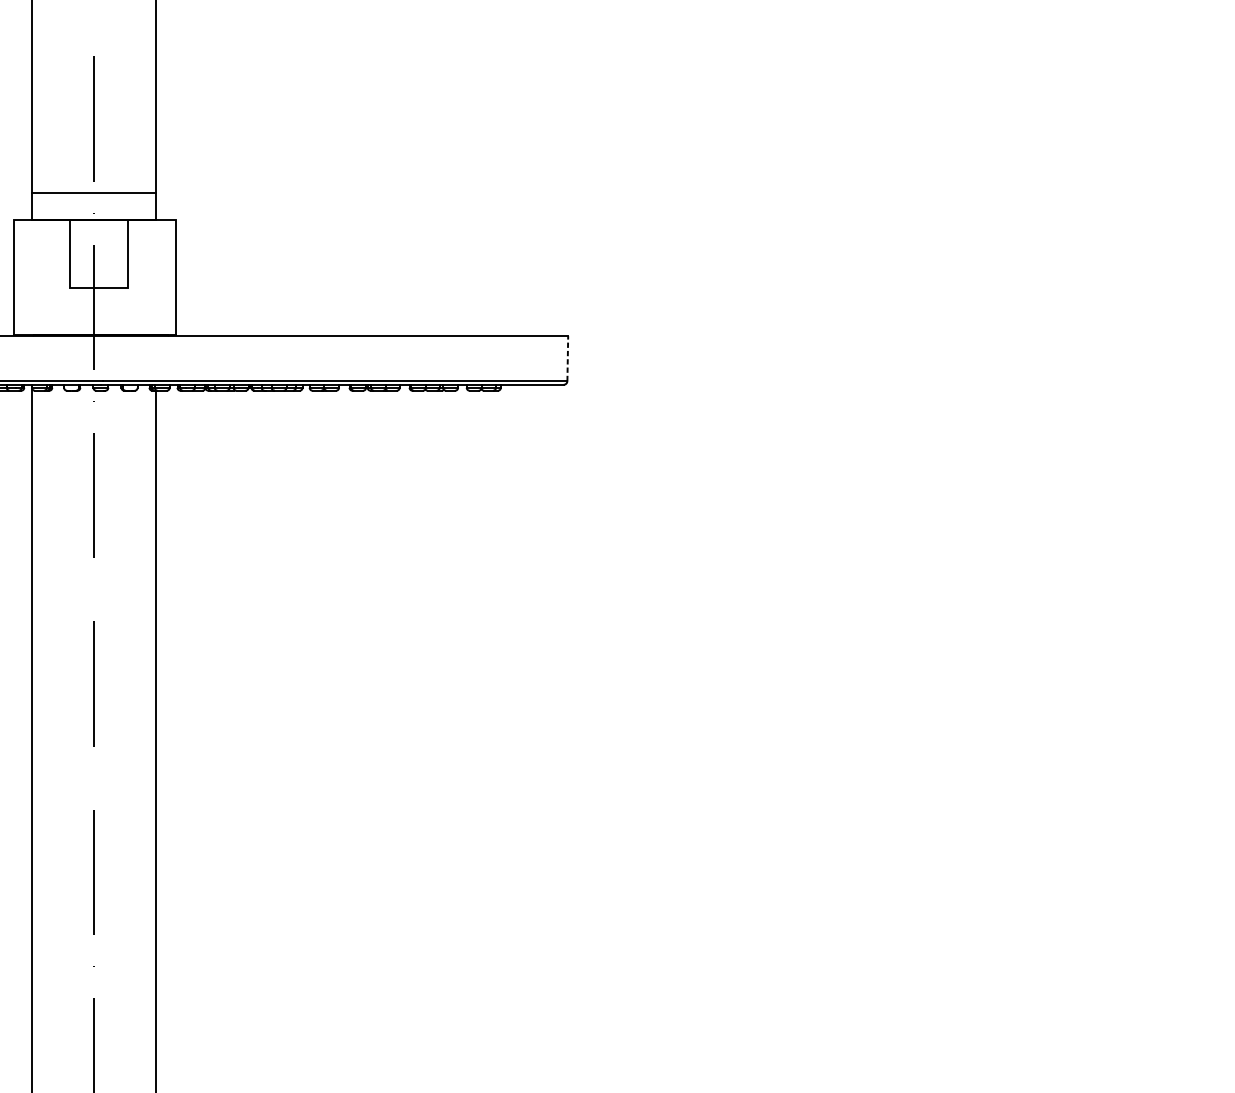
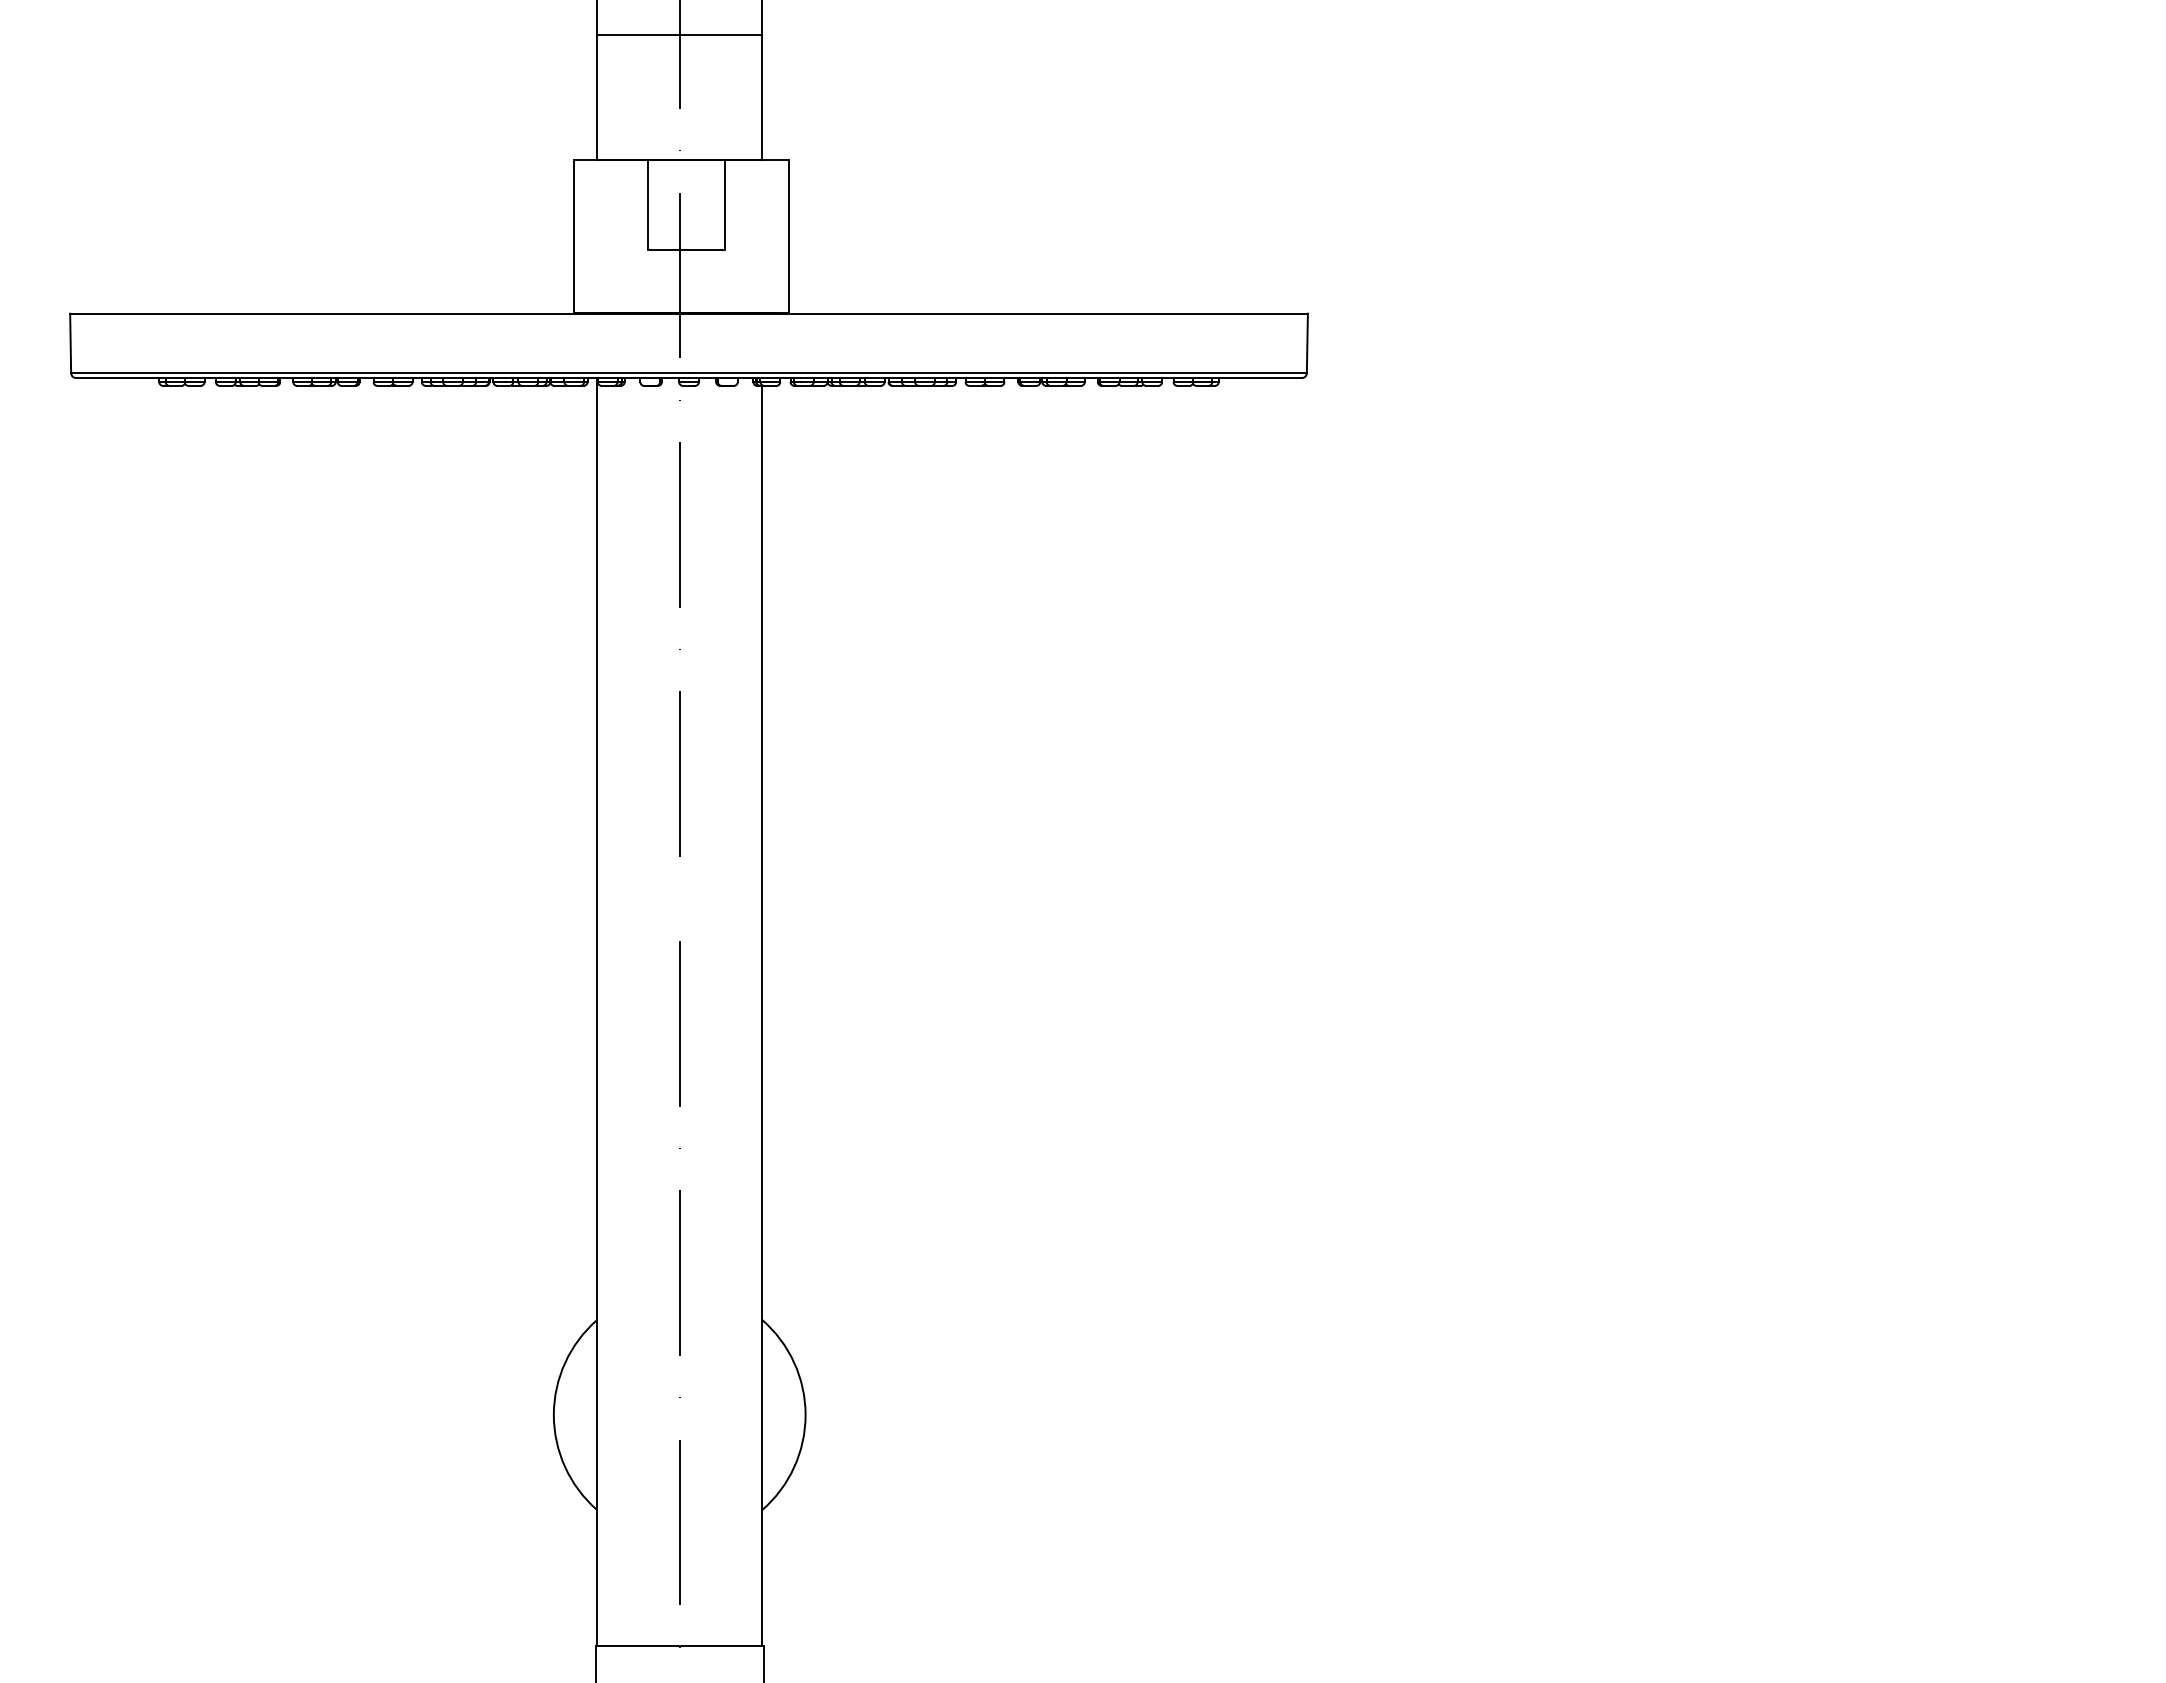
line: (93, 192) -> (679, 34), moved
line: (567, 358) -> (1307, 343), dashed -> solid

